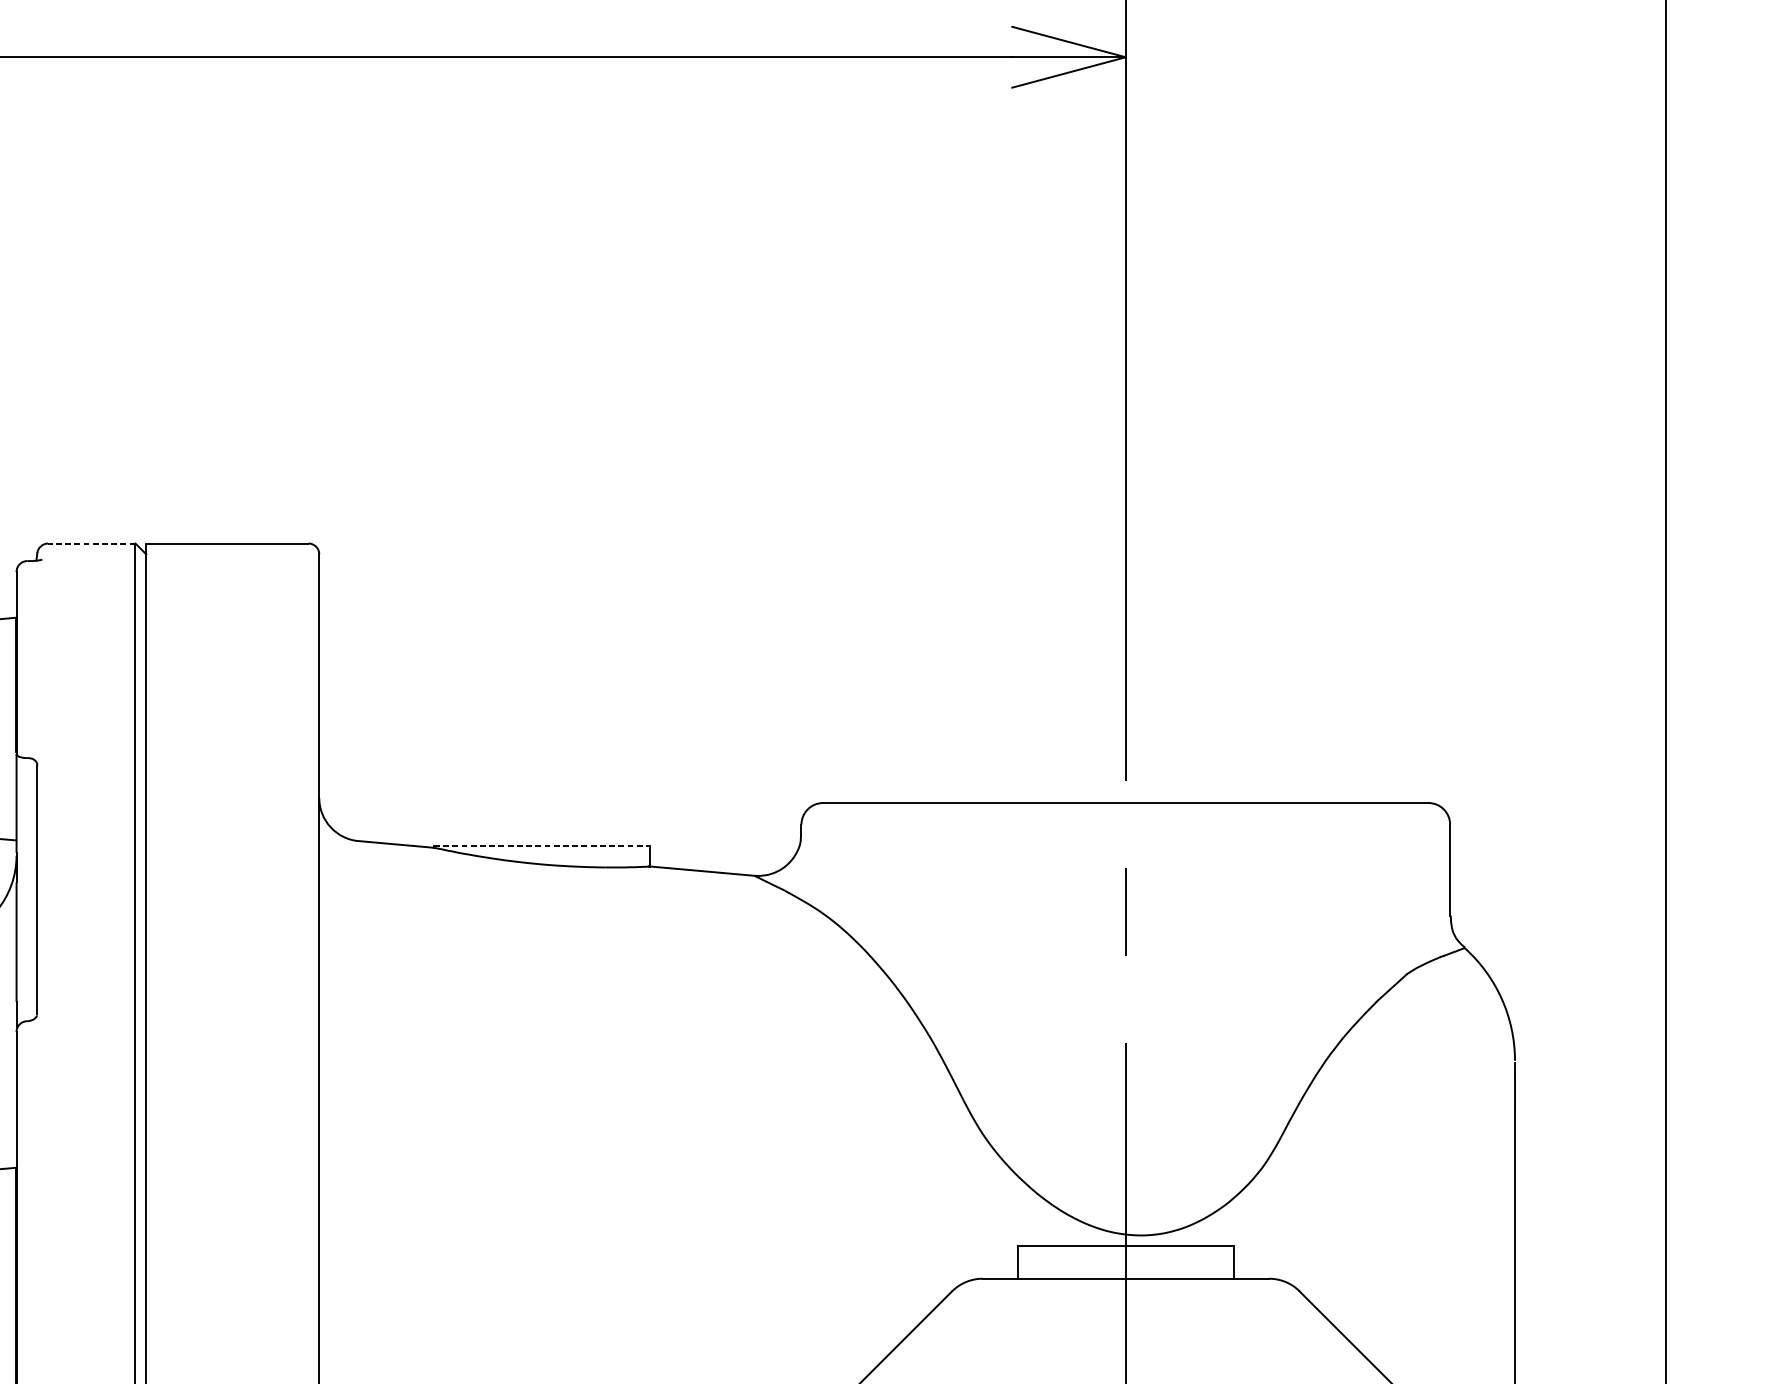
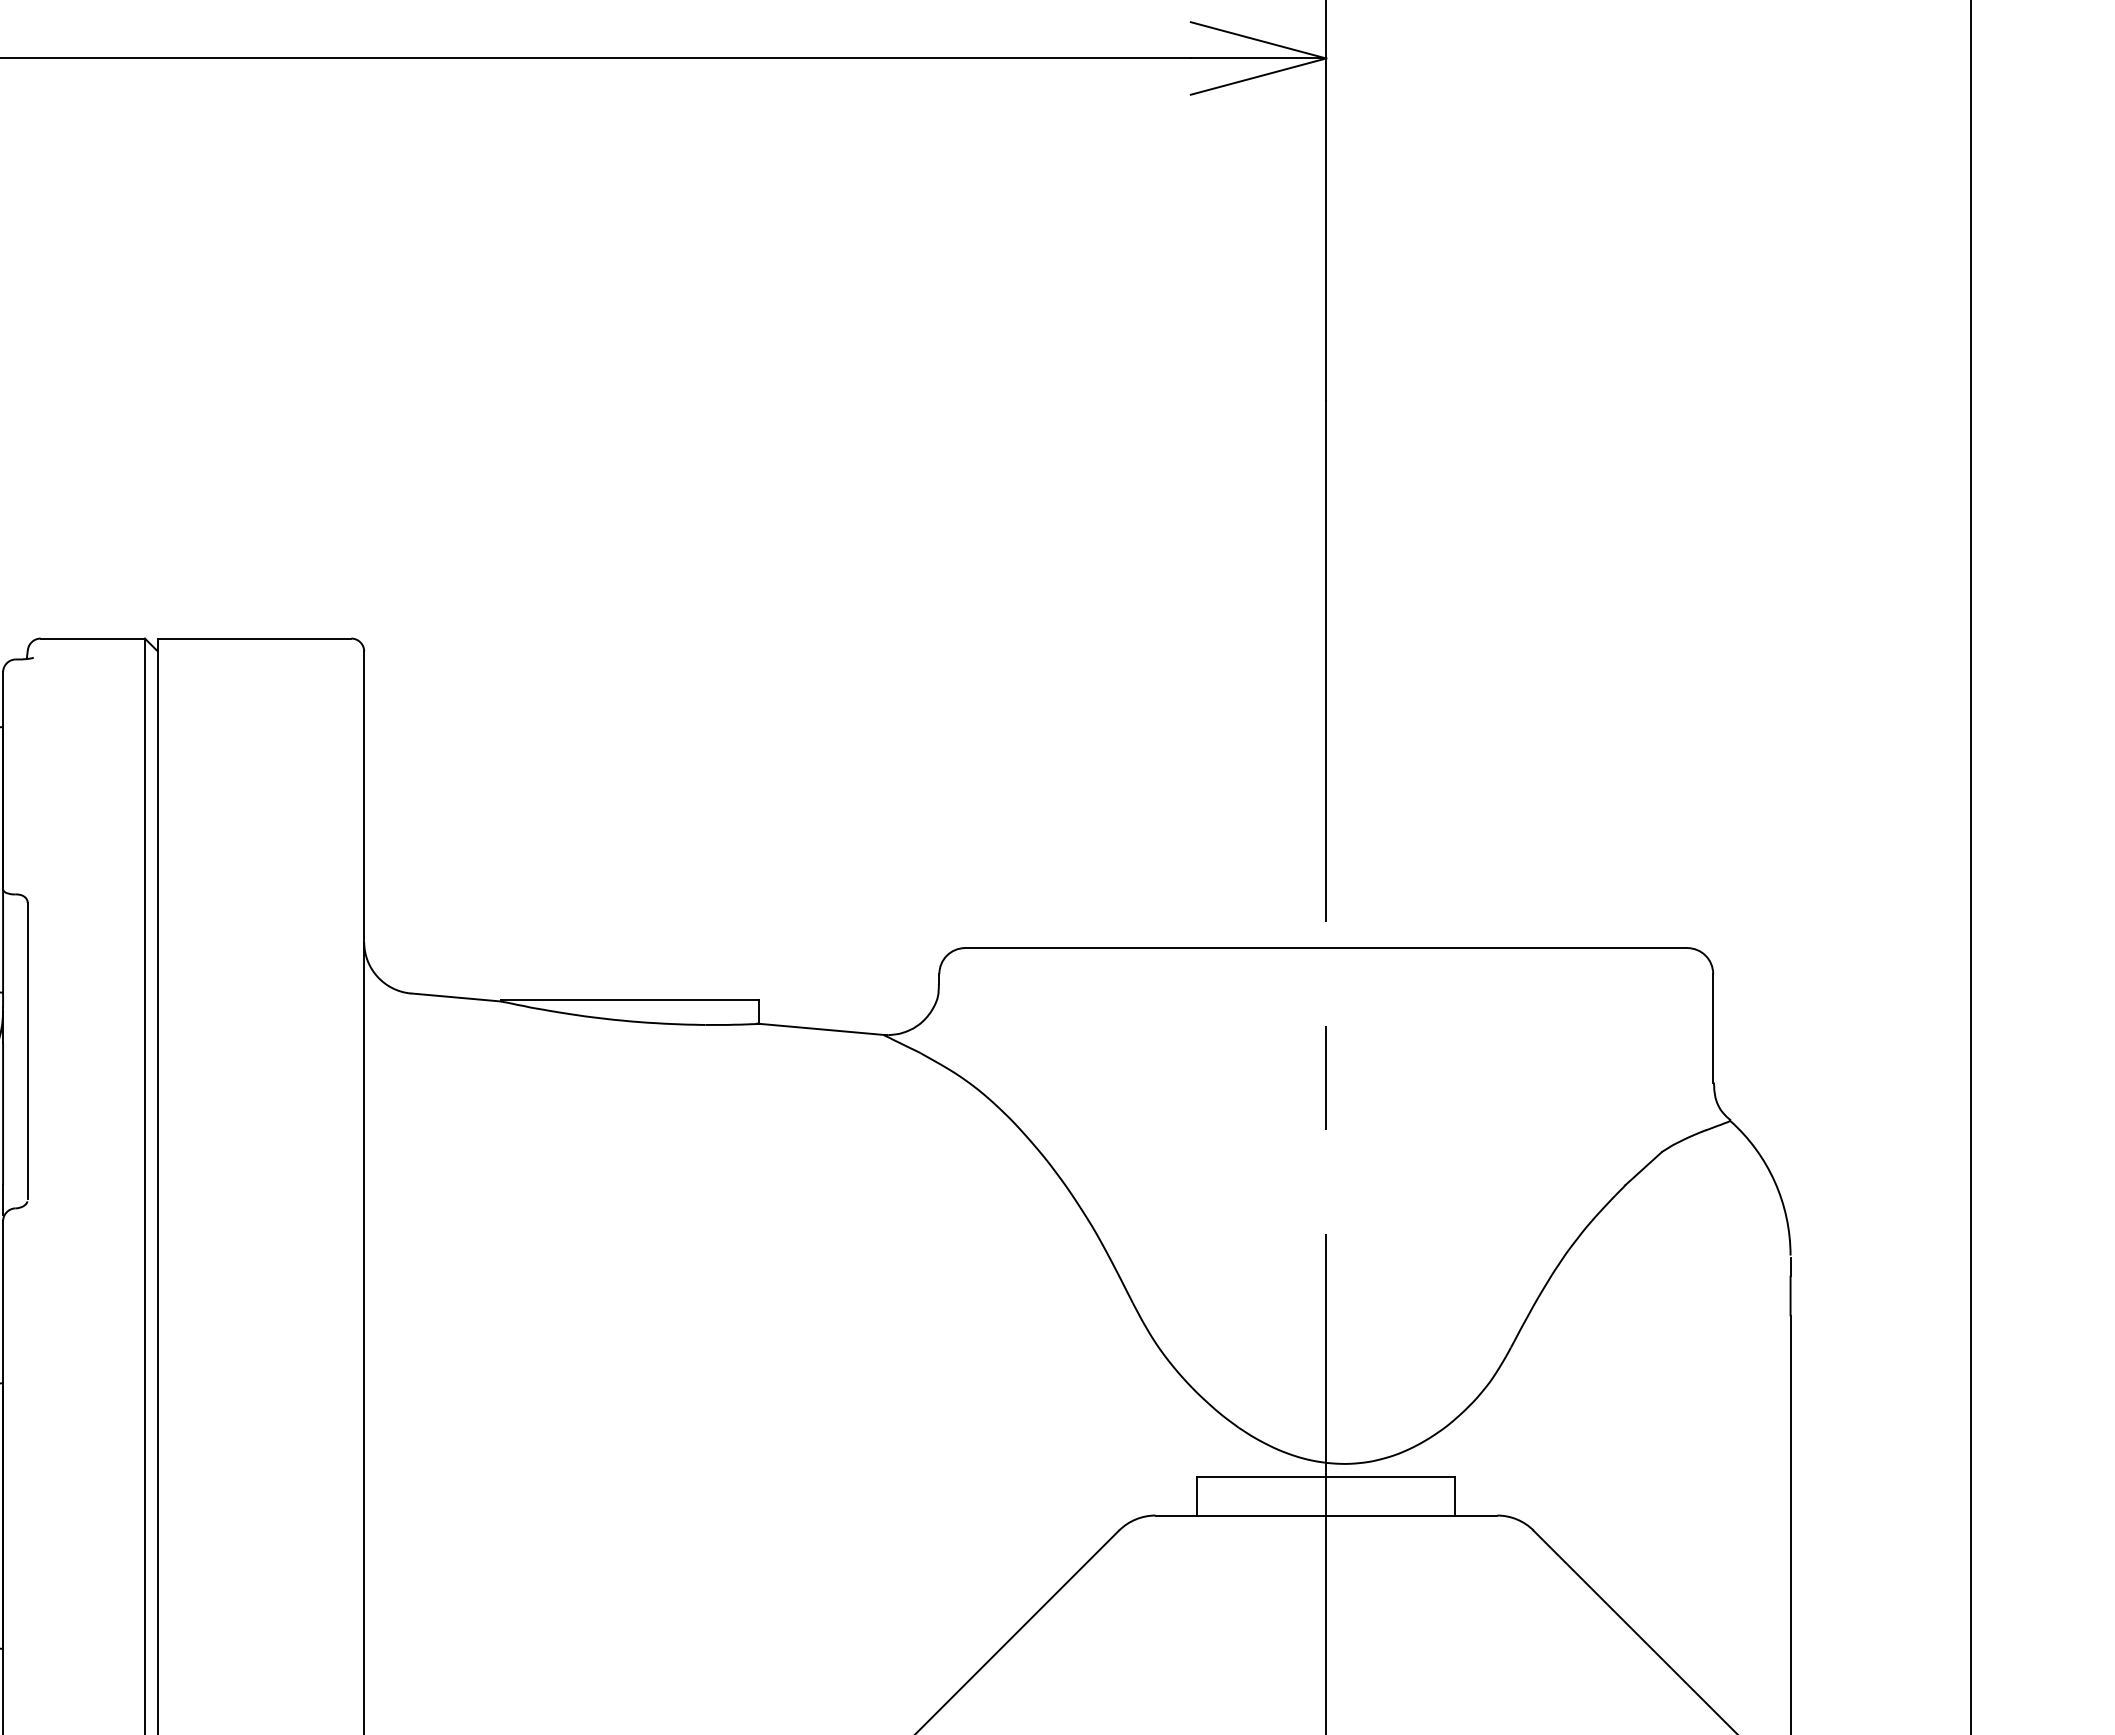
line: (91, 543) -> (92, 638), dashed -> solid
line: (541, 846) -> (629, 999), dashed -> solid

